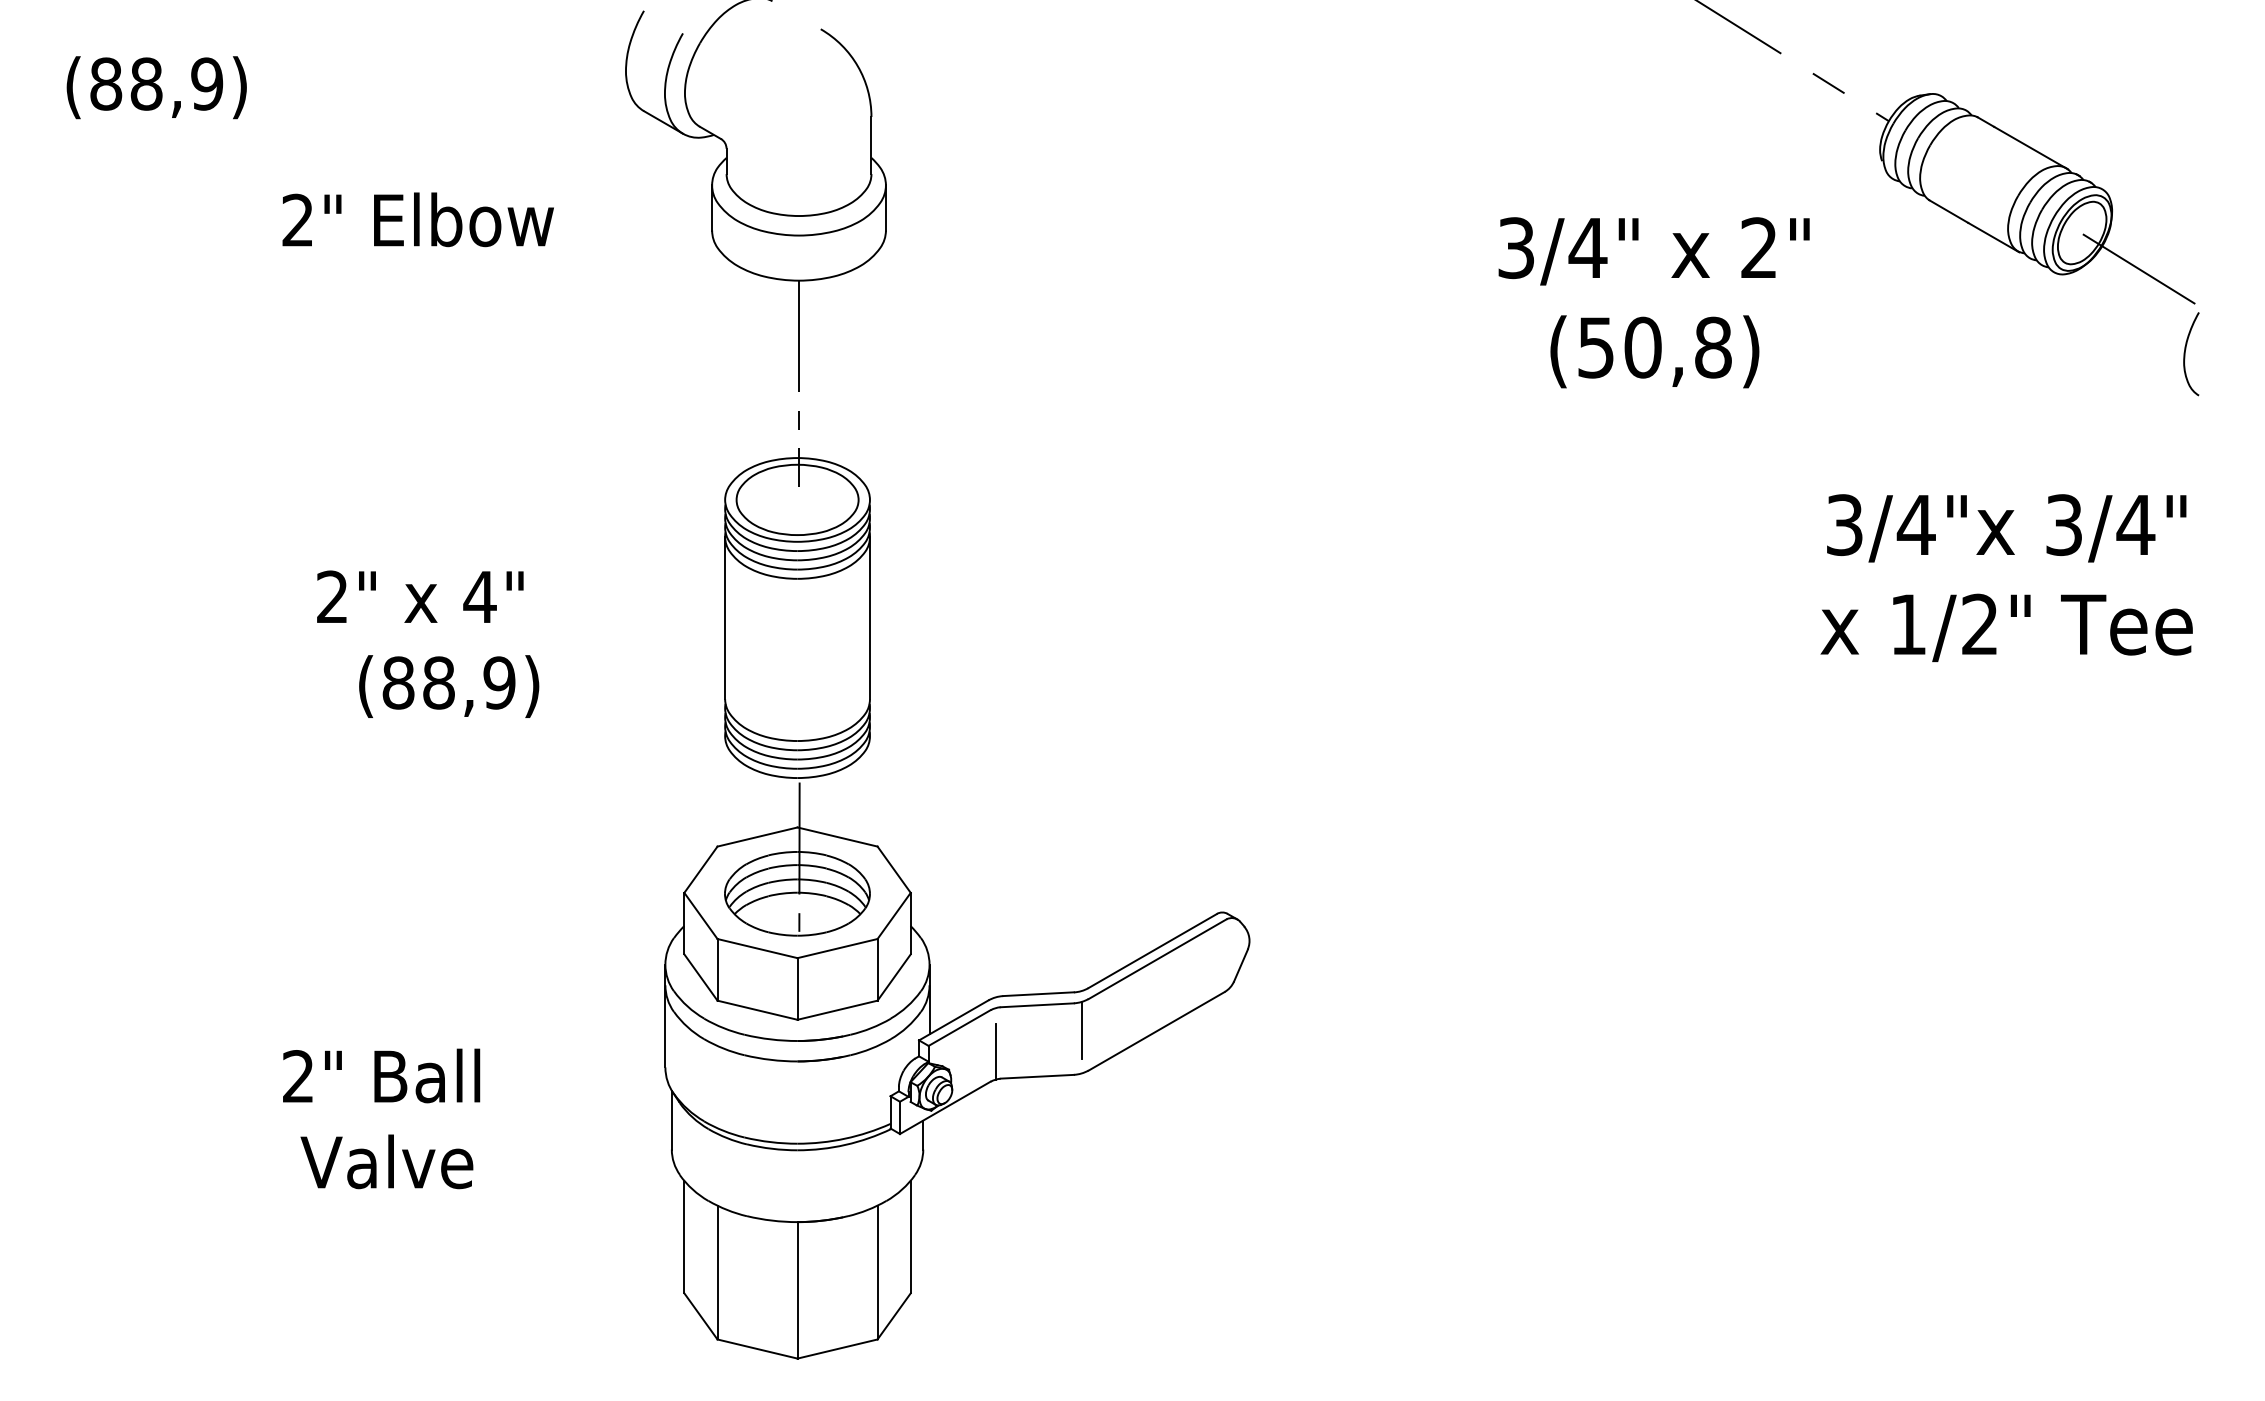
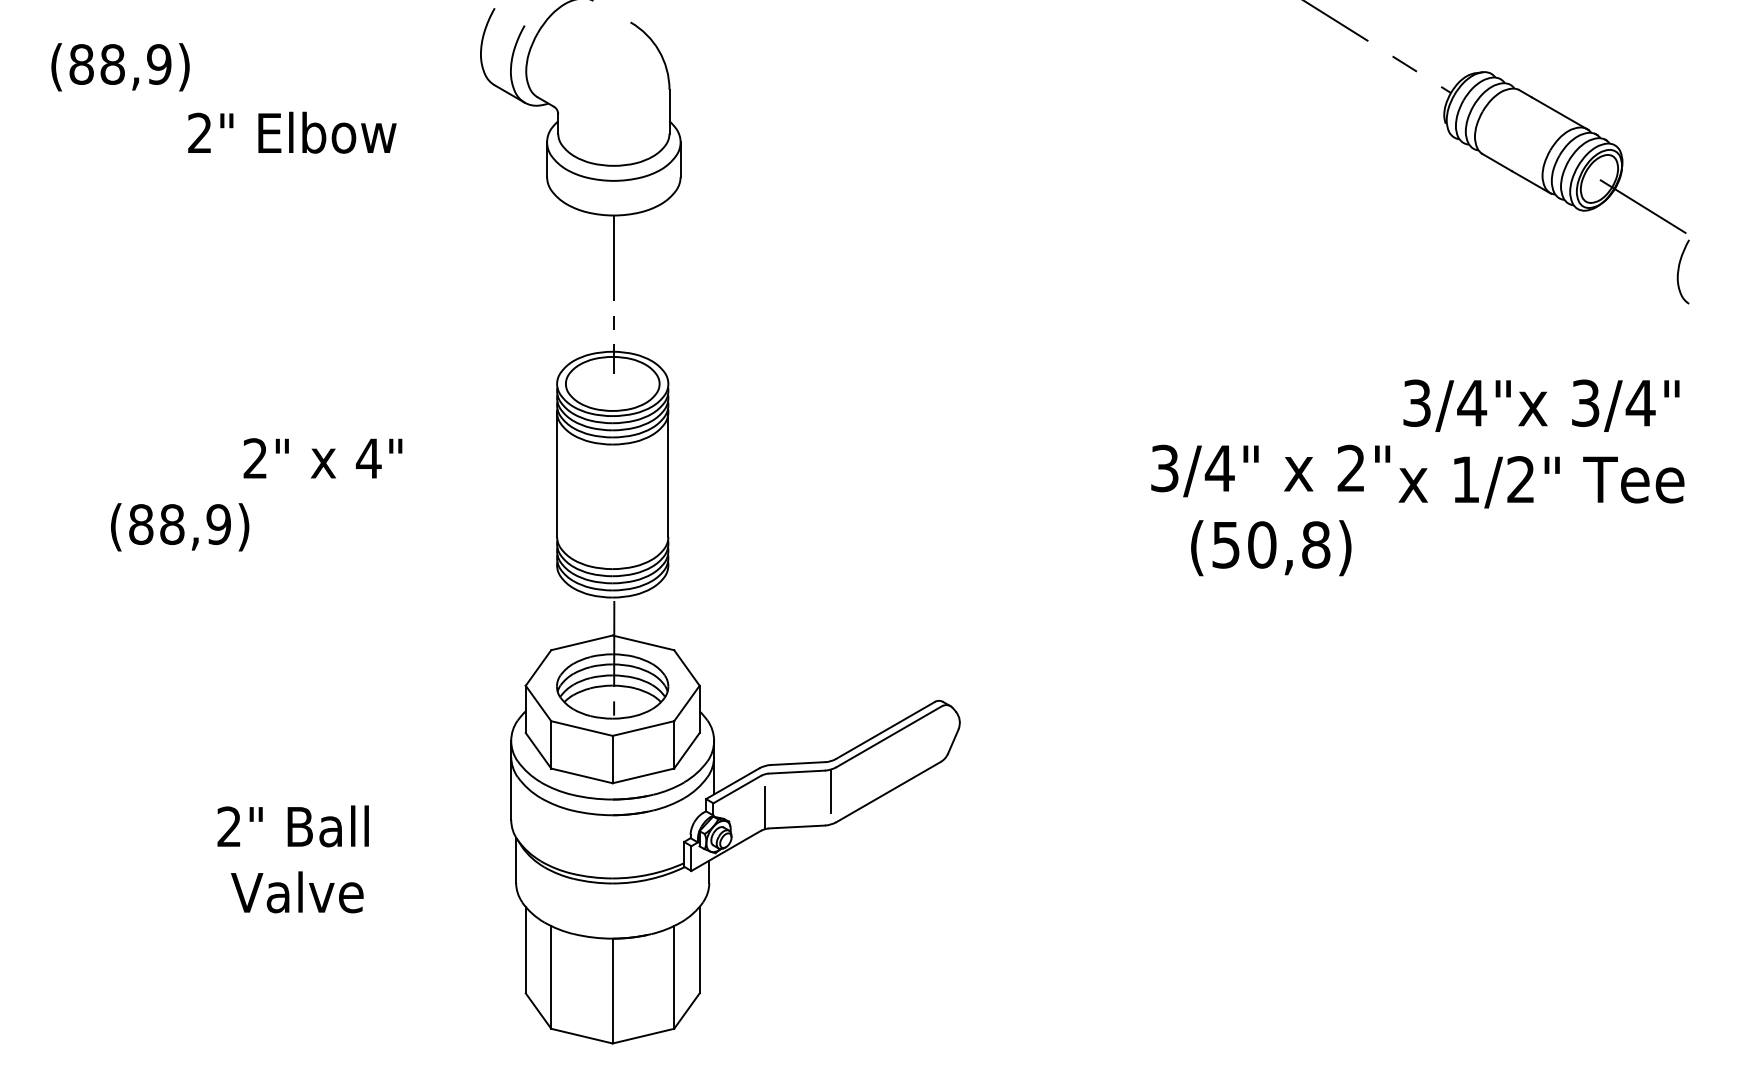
text: (418, 219) -> (292, 132), moved
text: (1653, 302) -> (1270, 510), moved
text: (449, 686) -> (180, 527), moved

